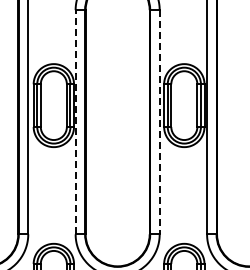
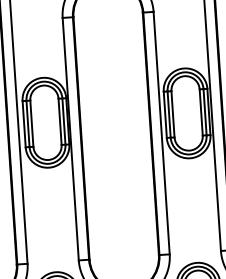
line: (75, 121) -> (70, 138), dashed -> solid
line: (159, 122) -> (161, 133), dashed -> solid

